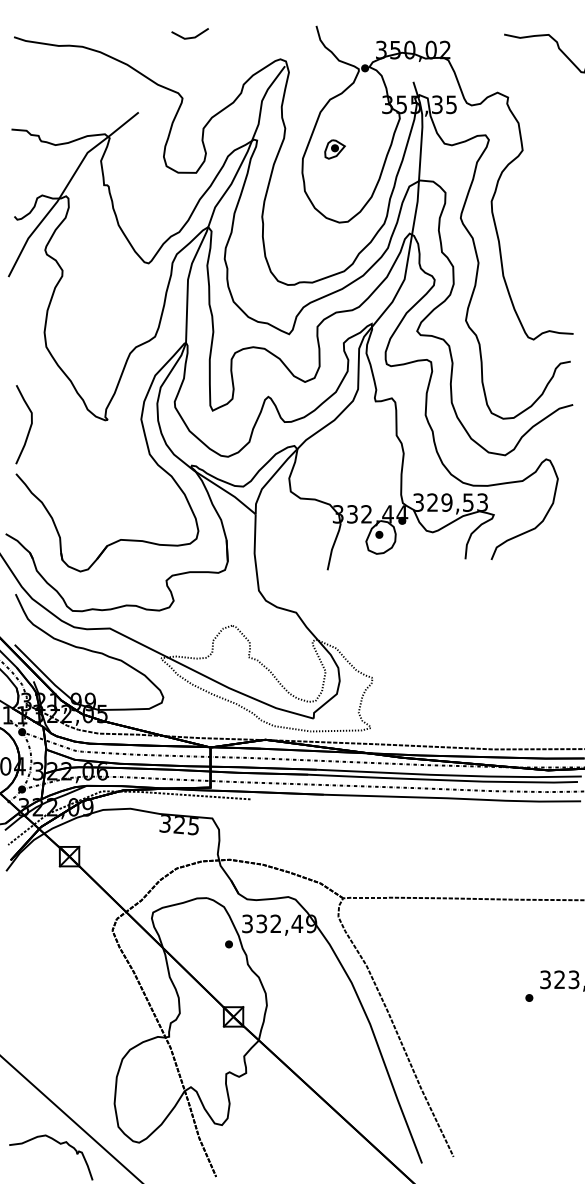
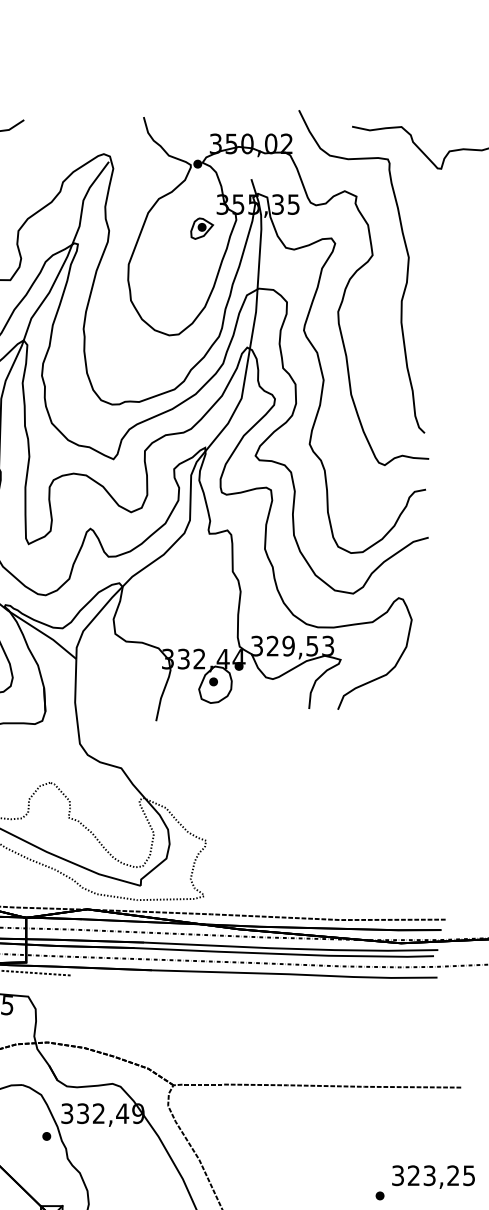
part: (334, 149) -> (201, 228), moved
curve: (552, 172) -> (405, 279), added

